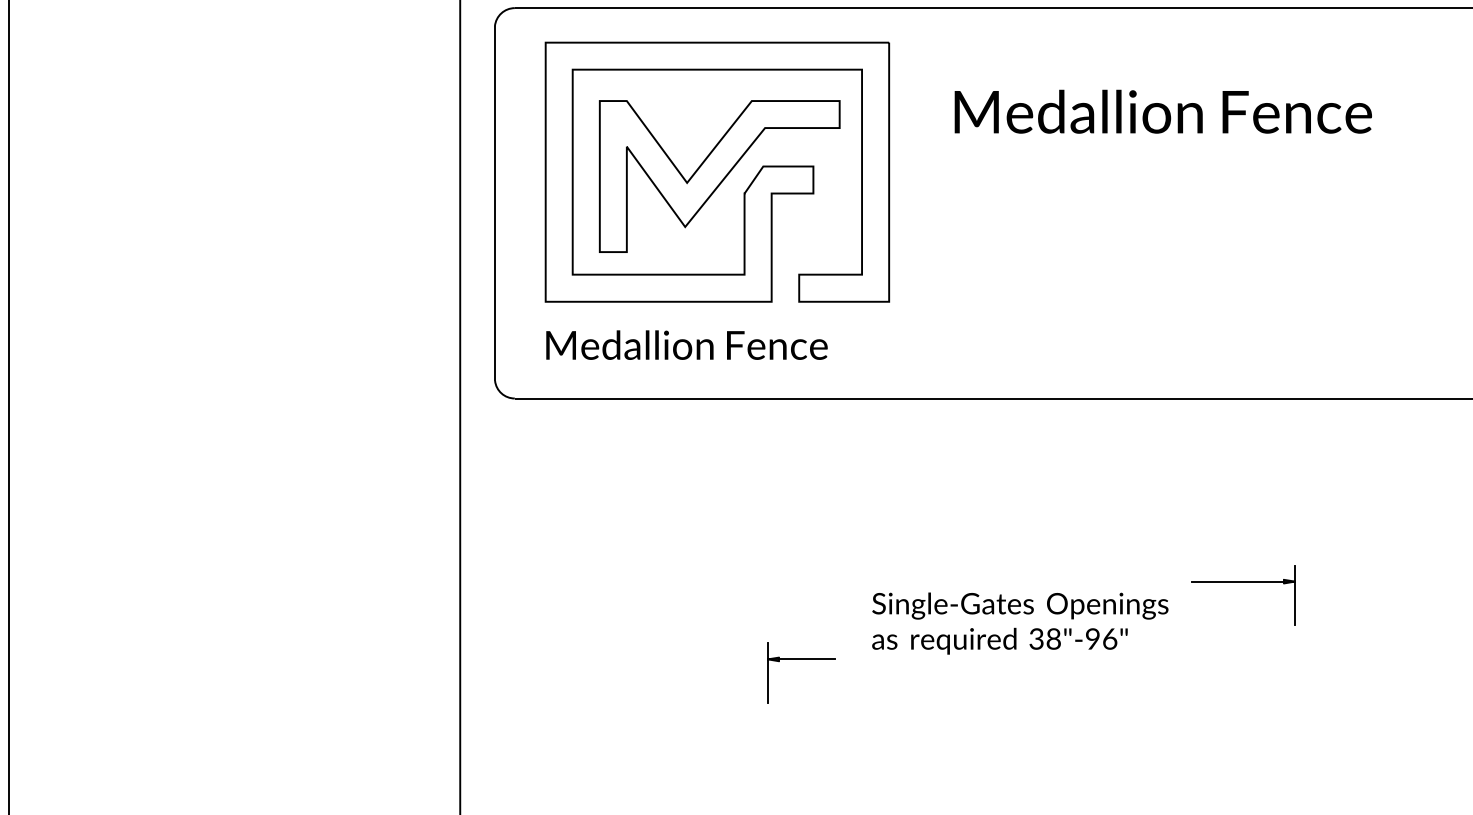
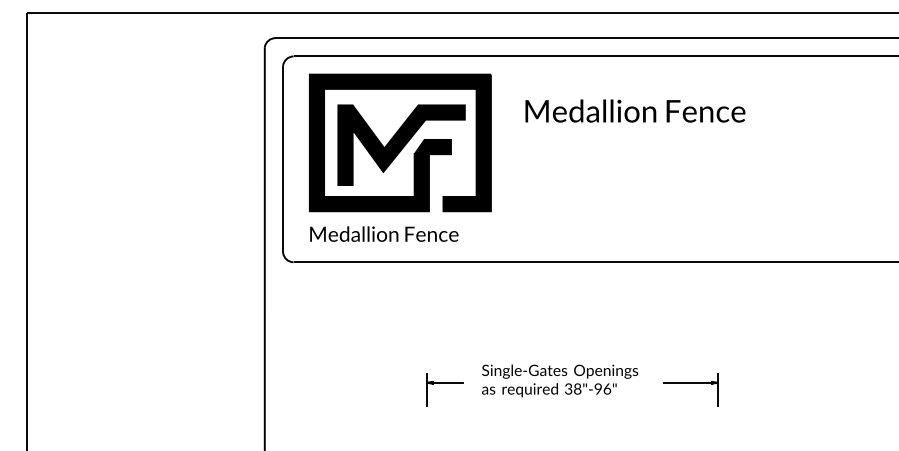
fill: (715, 171) -> (399, 142), added
fill: (719, 177) -> (401, 145), added
part: (1243, 594) -> (690, 389), moved
part: (801, 672) -> (444, 389), moved

